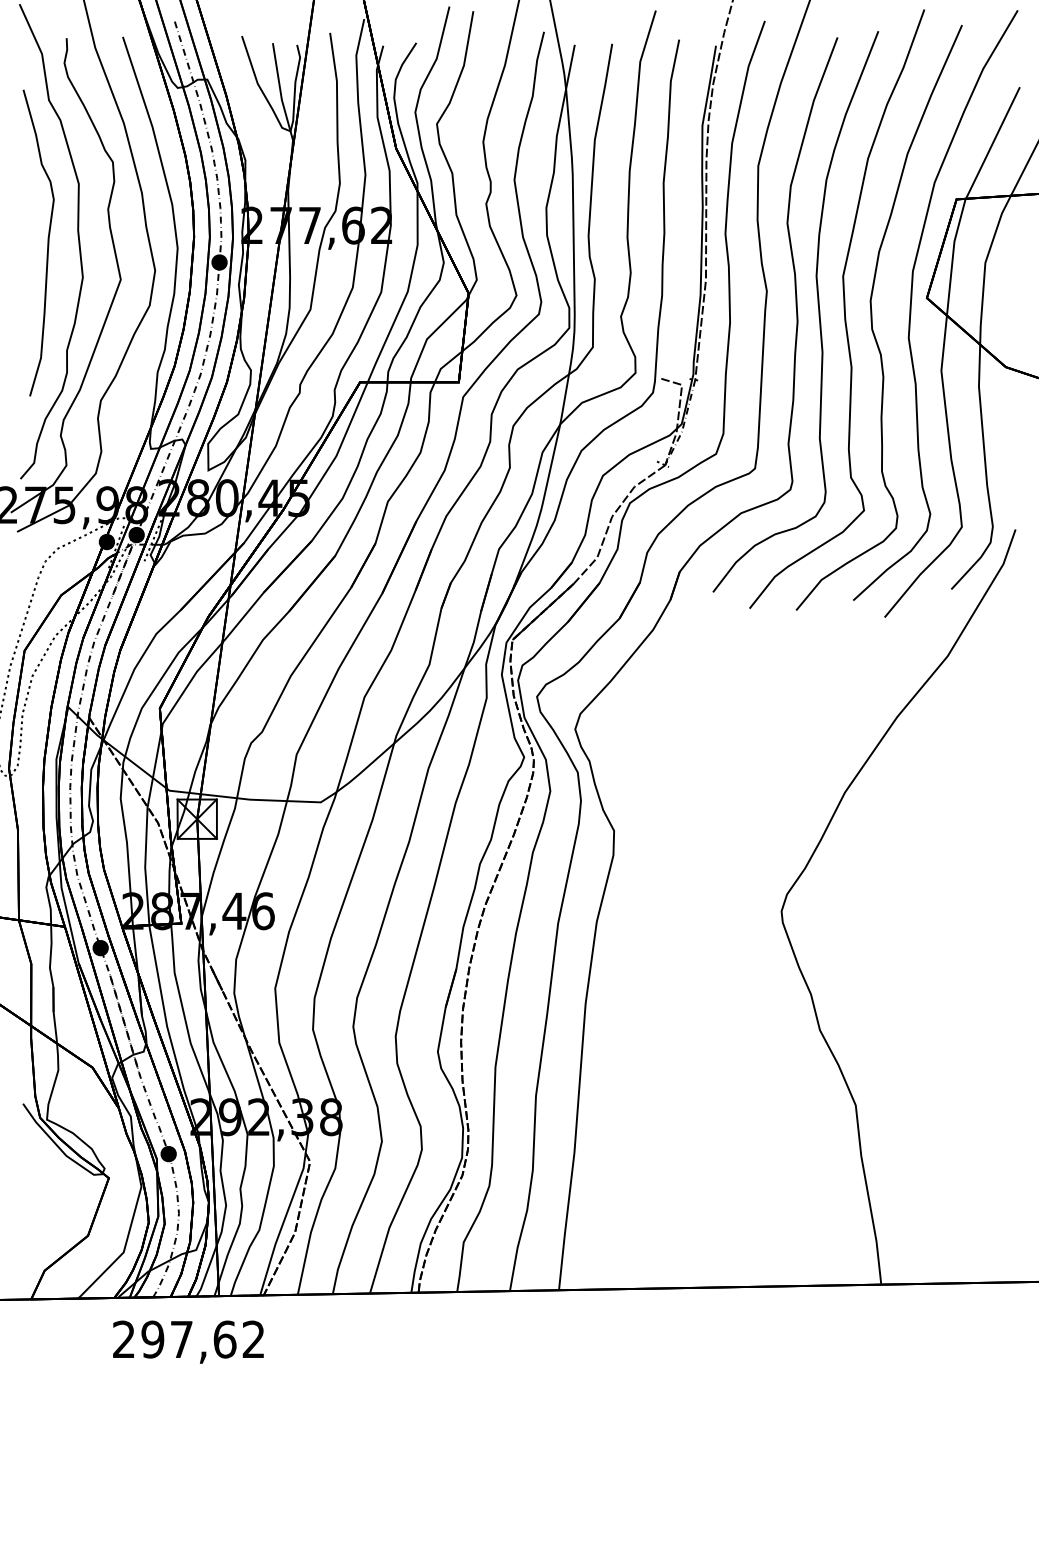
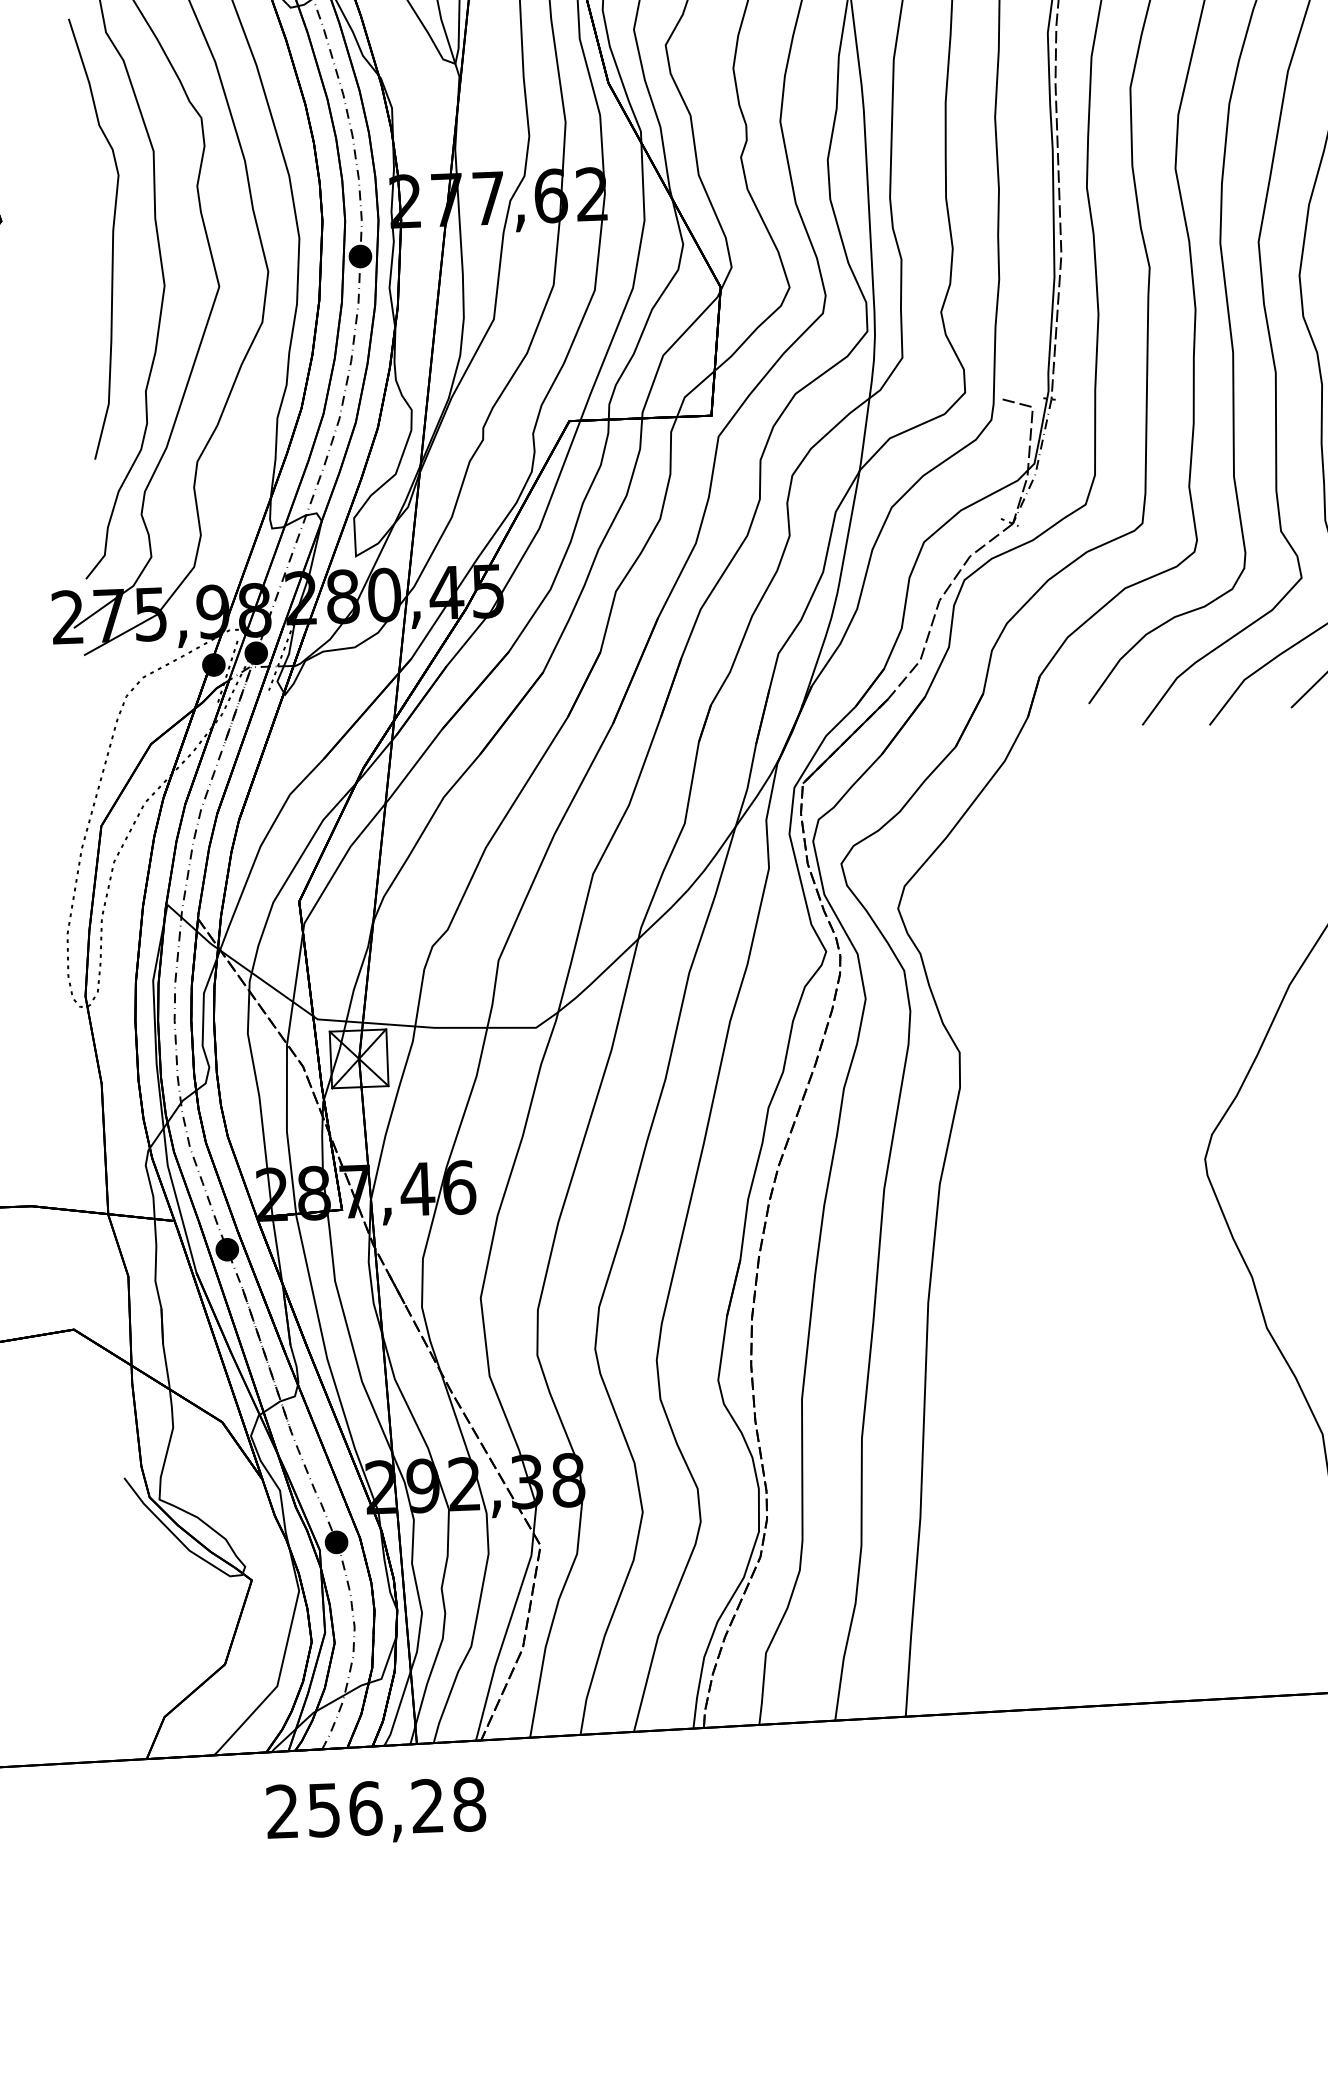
text: (203, 1339) -> (396, 1807), 297,62 -> 256,28

